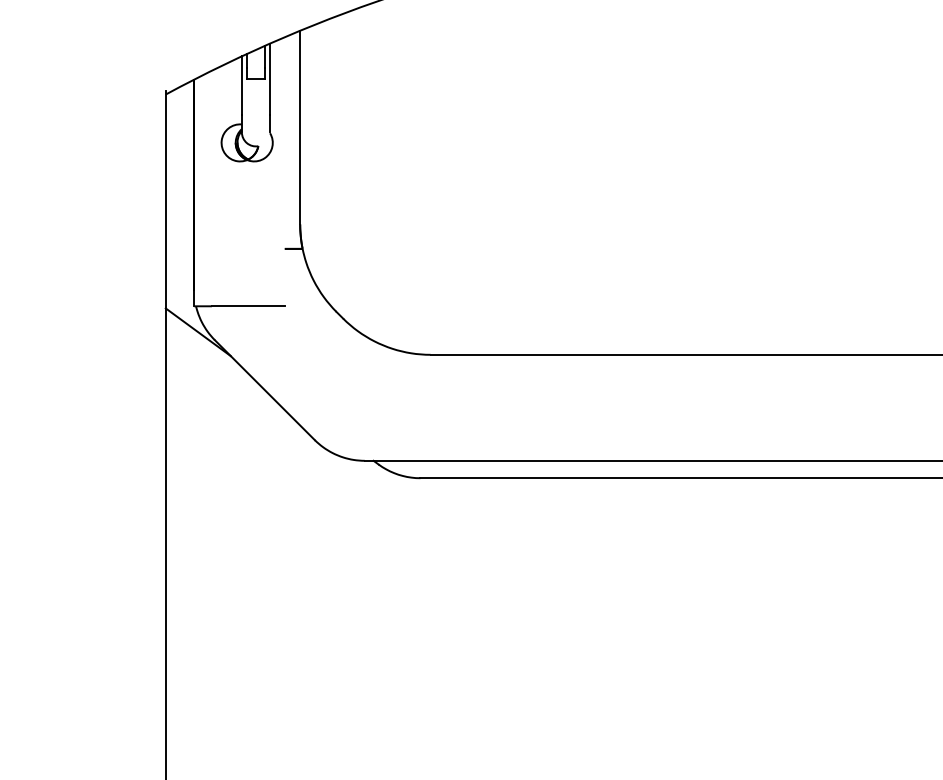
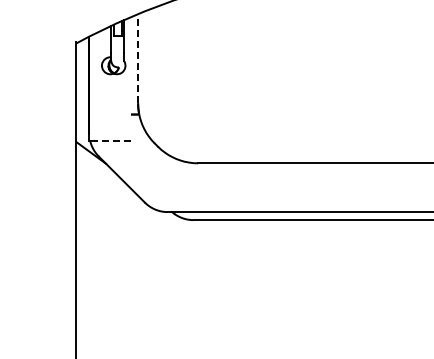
line: (300, 127) -> (138, 58), solid -> dashed
line: (248, 305) -> (114, 140), solid -> dashed

